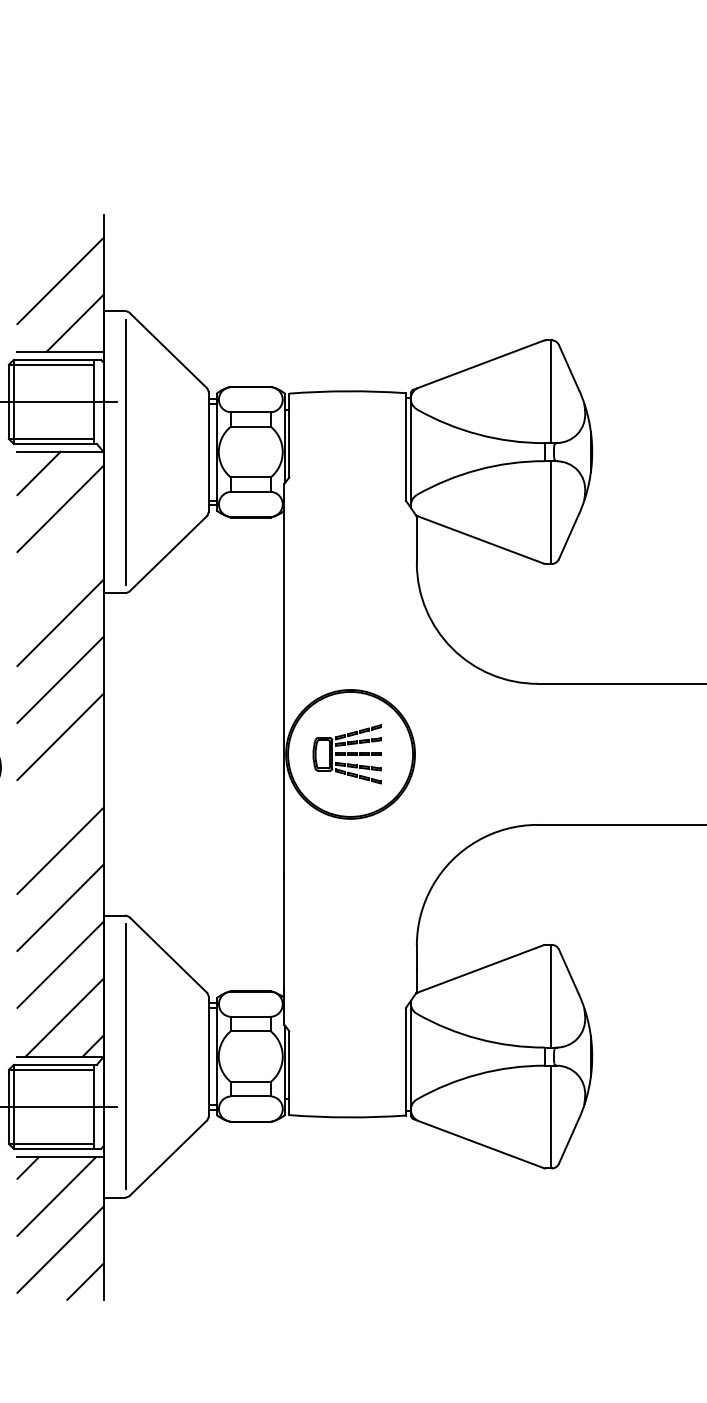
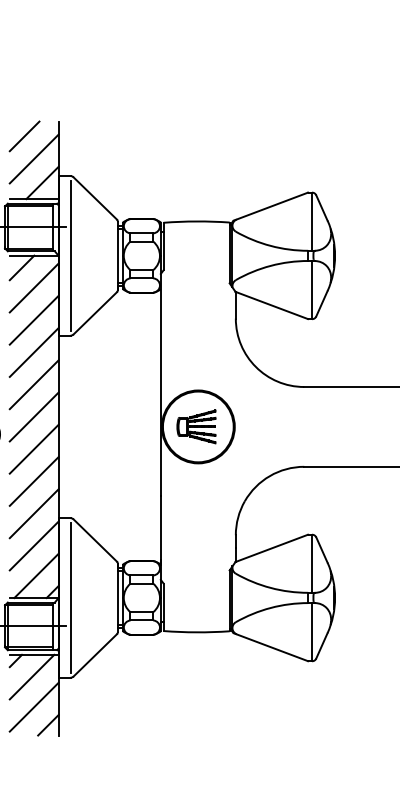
line: (43, 241) -> (24, 136), added
line: (59, 564) -> (33, 319), added
line: (59, 792) -> (33, 448), added

